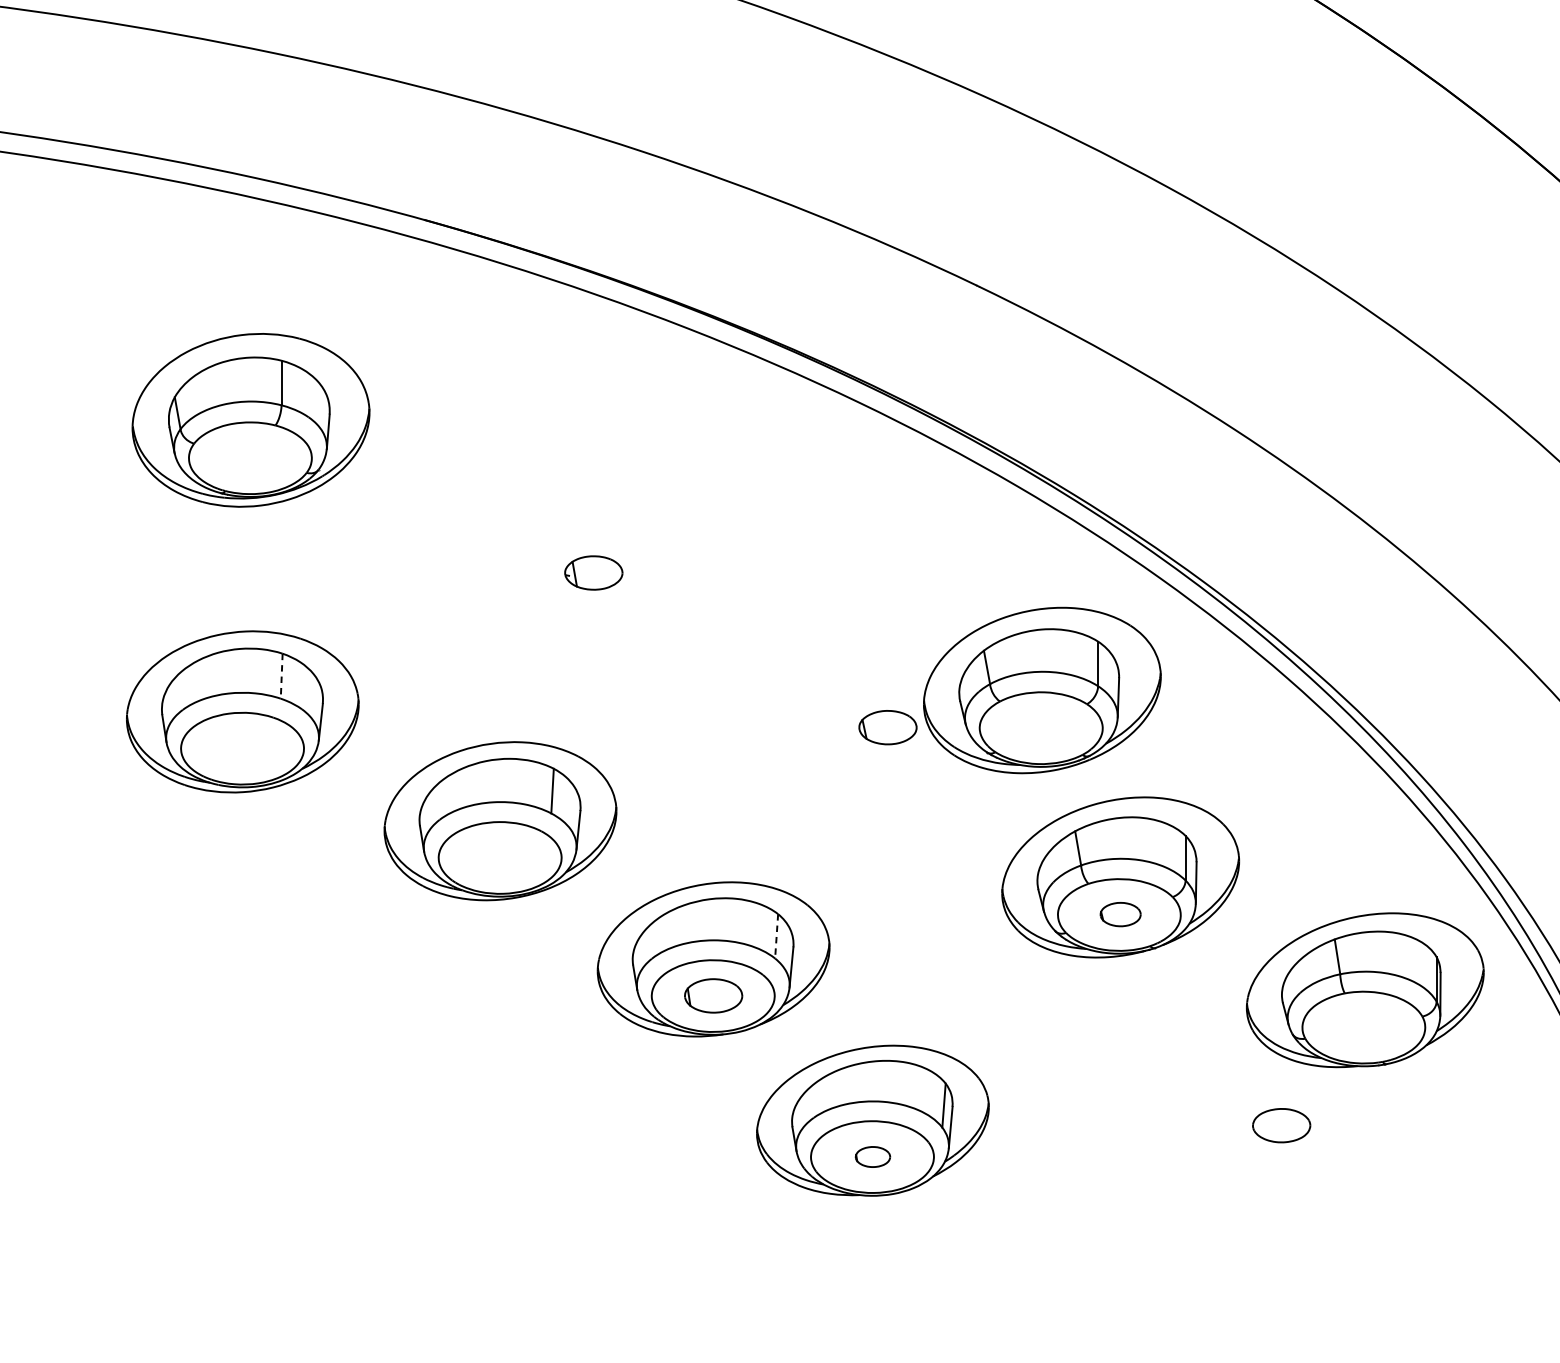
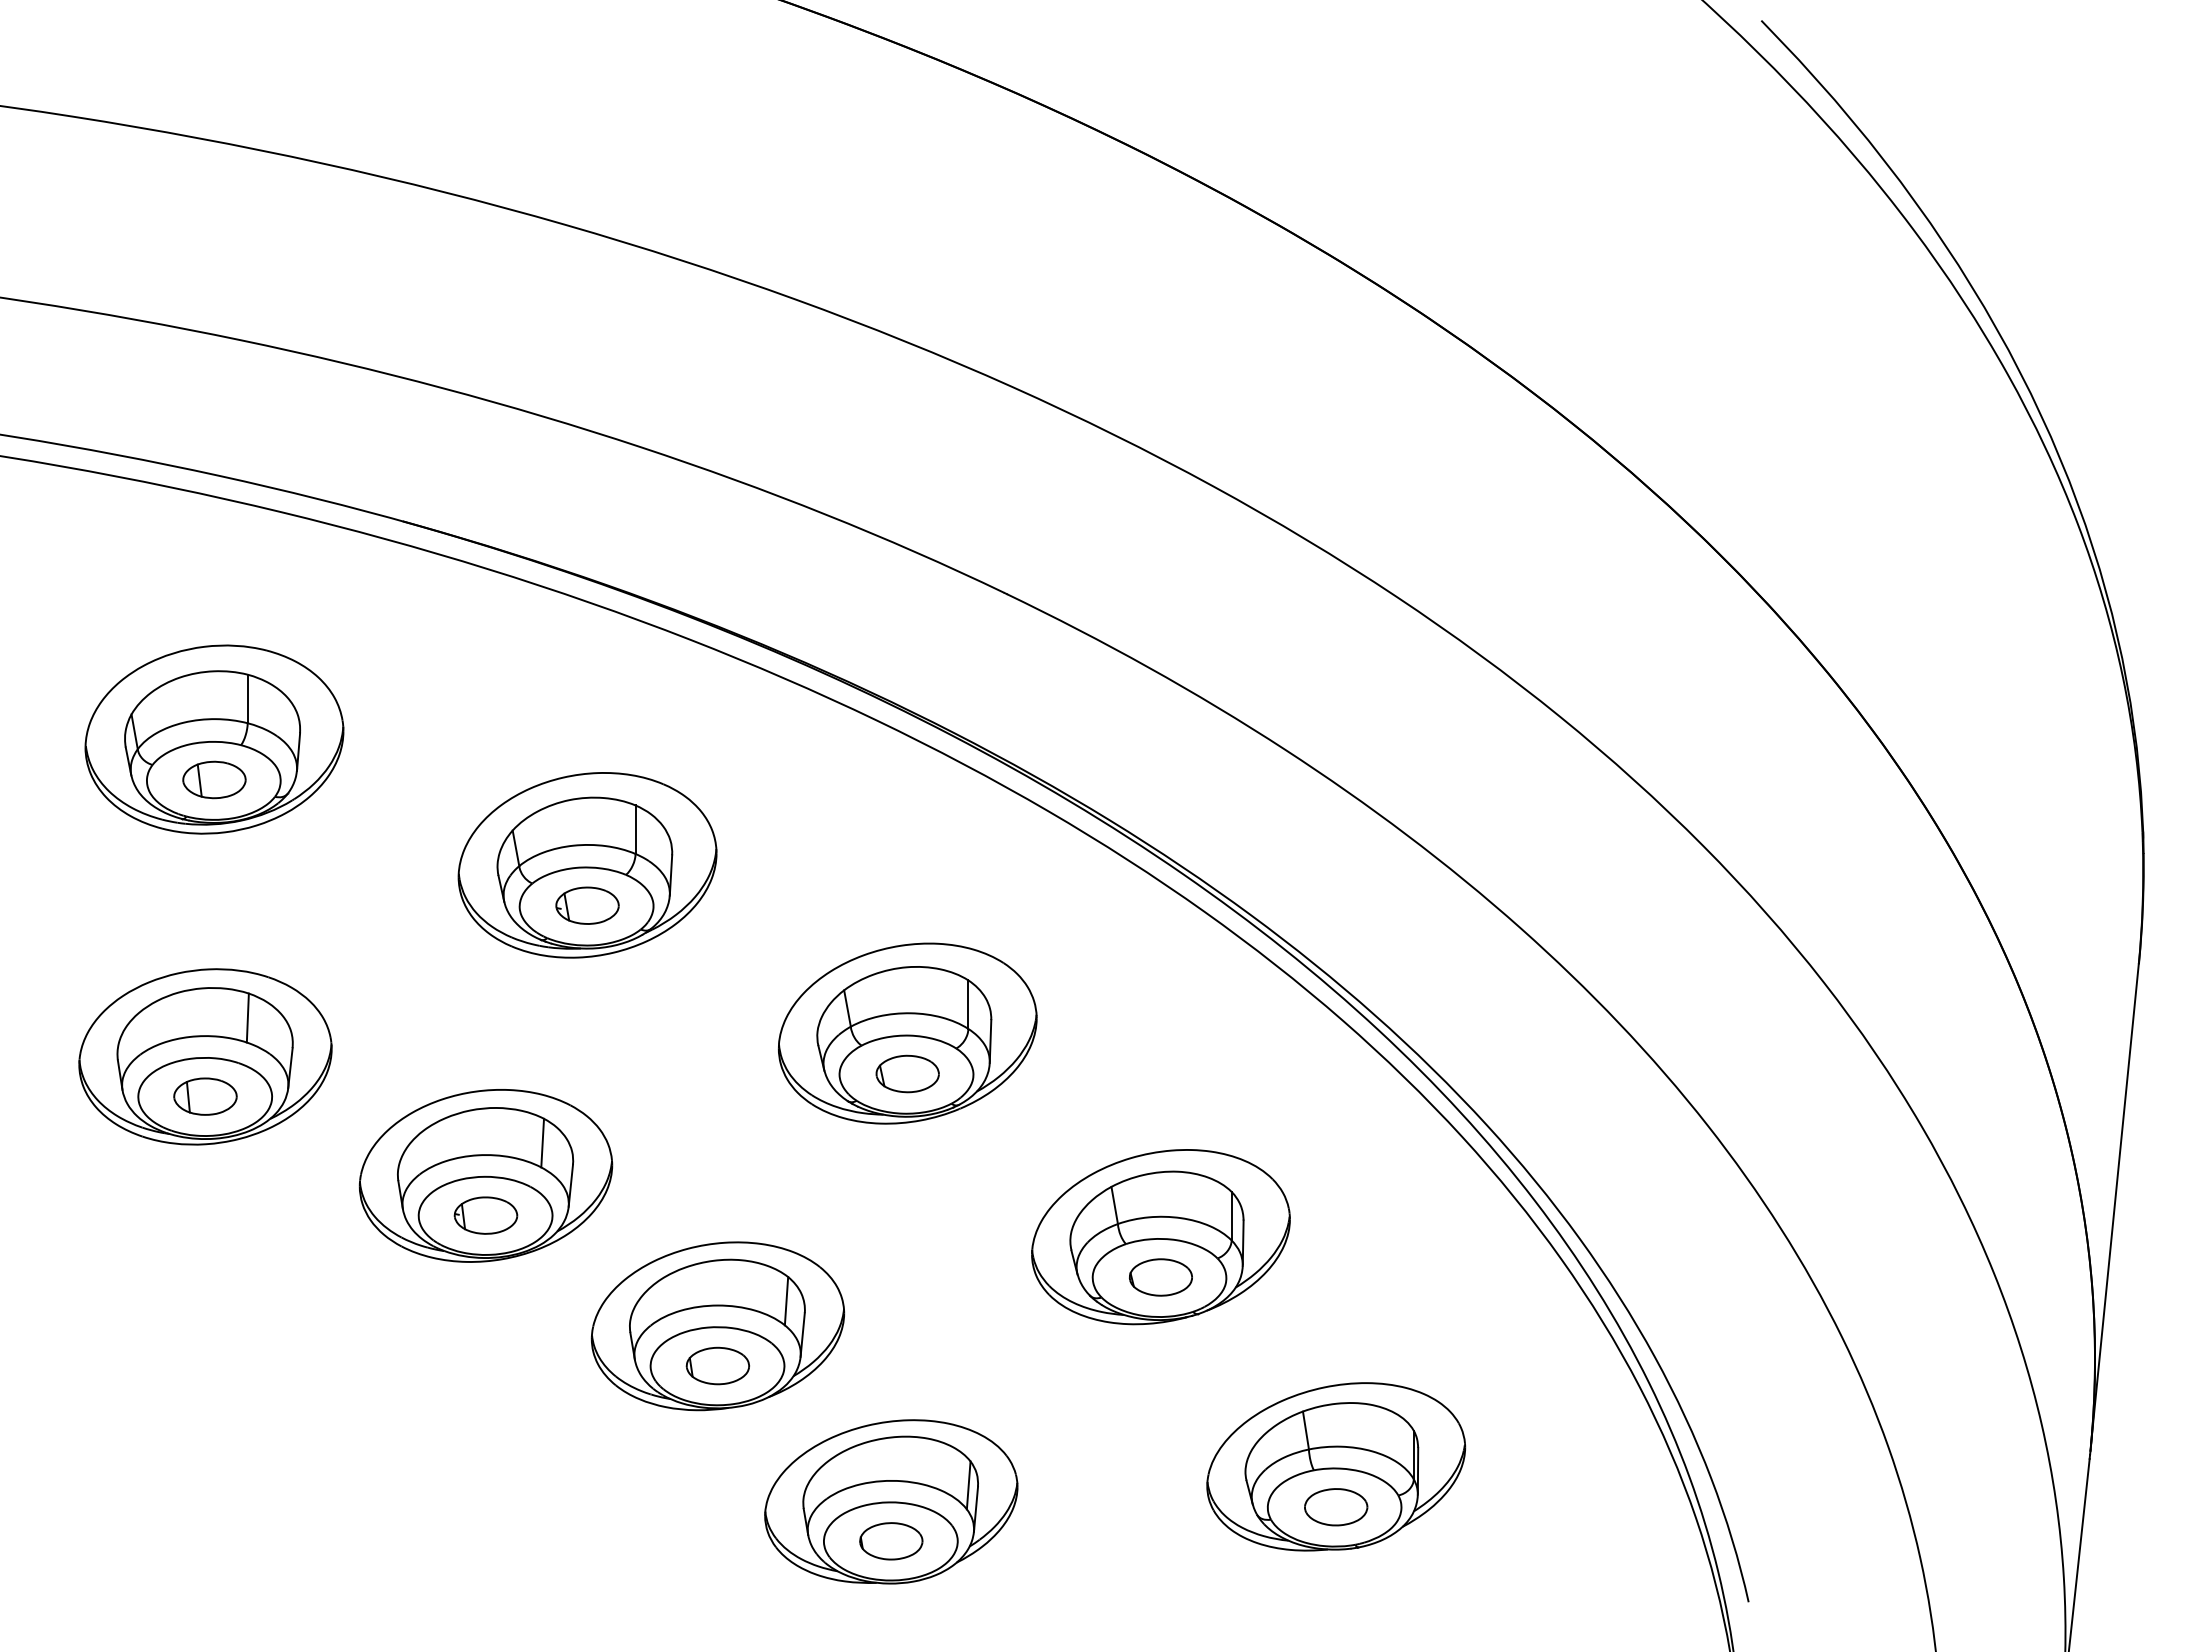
part: (251, 457) -> (214, 779), added
part: (593, 536) -> (587, 865), added
line: (281, 676) -> (247, 1018), dashed -> solid
part: (1042, 690) -> (907, 1033), moved
part: (242, 748) -> (205, 1096), added
part: (500, 857) -> (485, 1215), added
part: (1120, 914) -> (1160, 1277), size x1.43
line: (776, 936) -> (786, 1301), dashed -> solid
part: (1365, 989) -> (1336, 1466), moved
part: (873, 1157) -> (891, 1541), size x1.67

